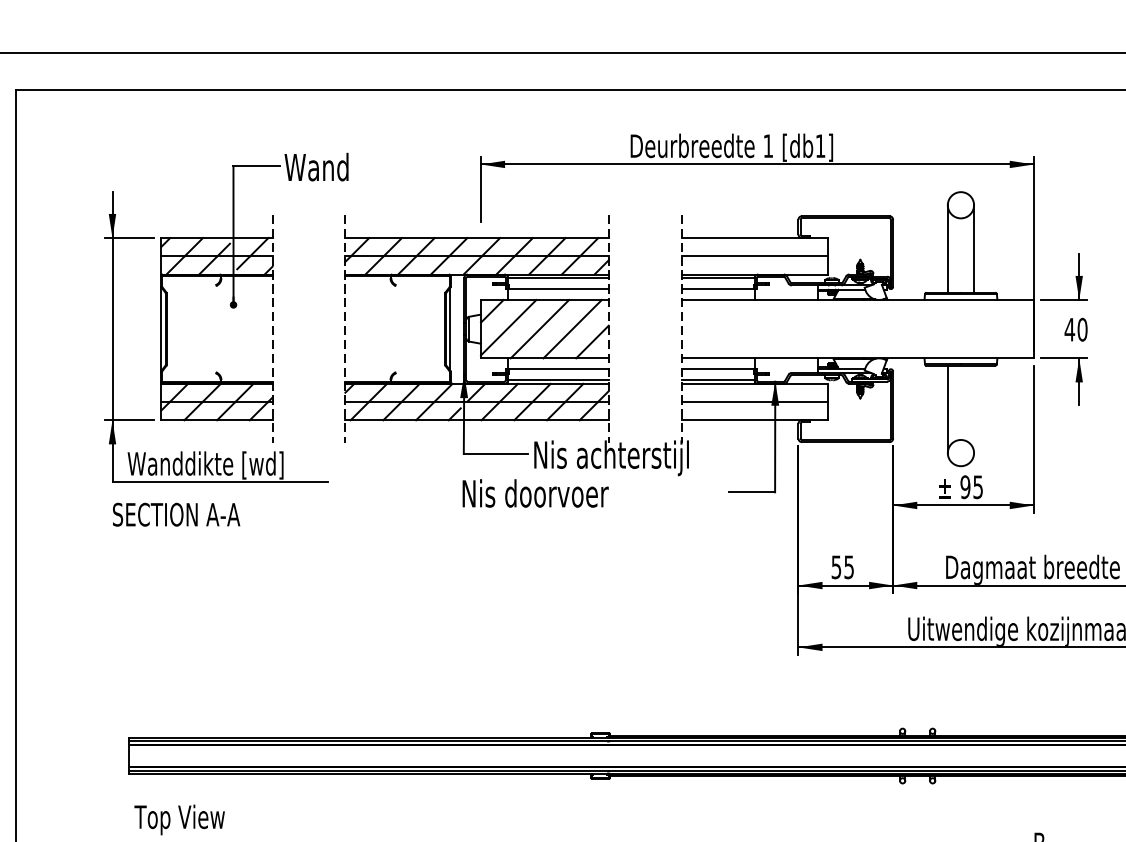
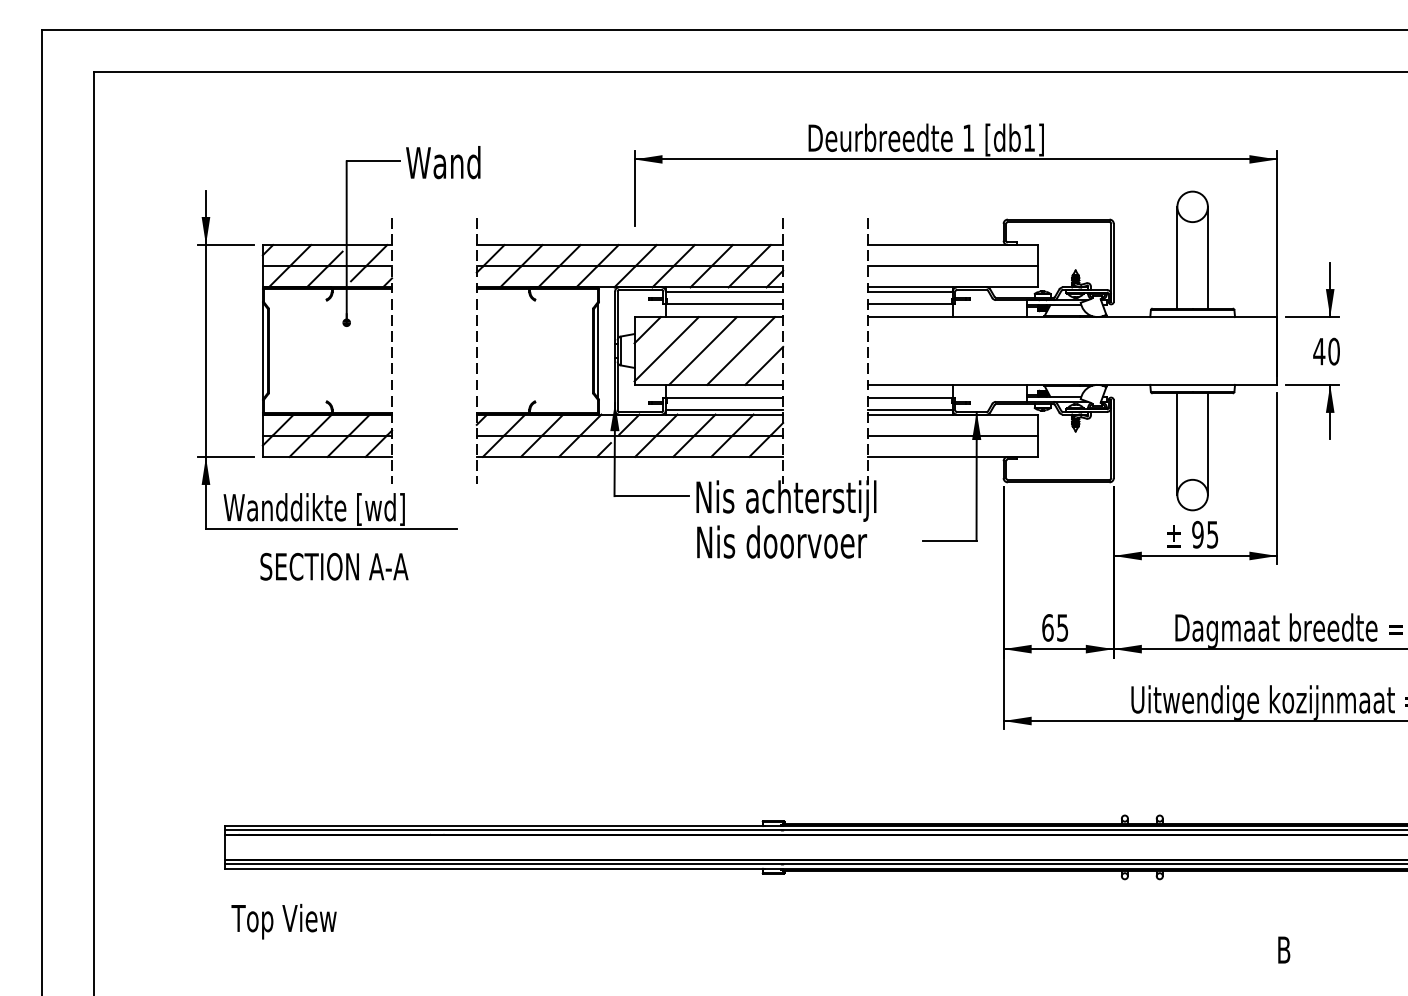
line: (973, 409) -> (1207, 444), added
text: (536, 492) -> (782, 541), moved
text: (176, 514) -> (334, 566), moved
text: (836, 566) -> (1047, 627), 55 -> 65

